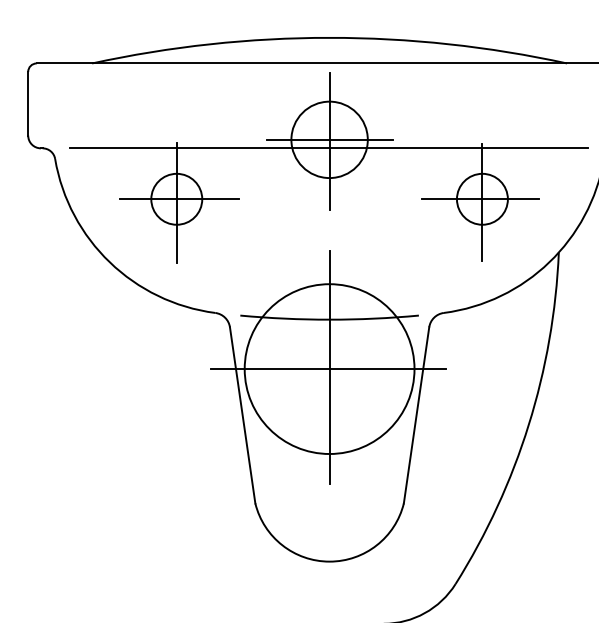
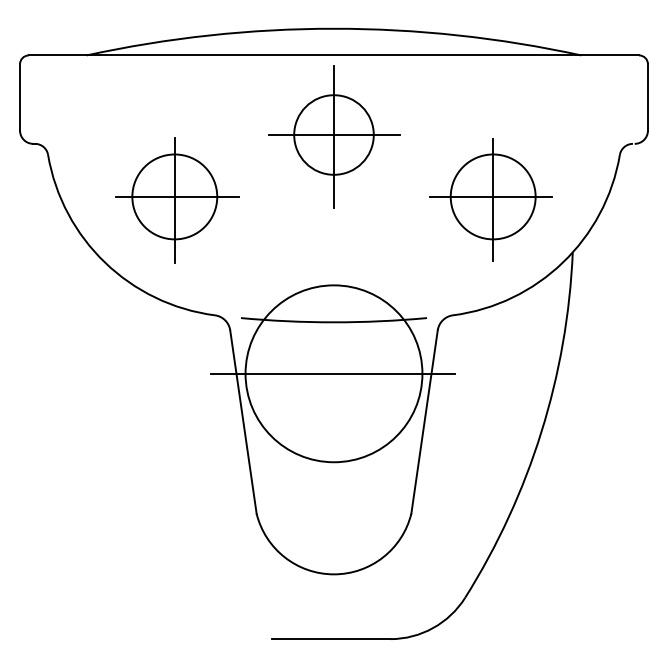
line: (329, 148) -> (333, 143), removed
circle: (176, 198) -> (174, 196), size x1.6
circle: (481, 198) -> (492, 196), size x1.6
line: (330, 366) -> (334, 371), removed

